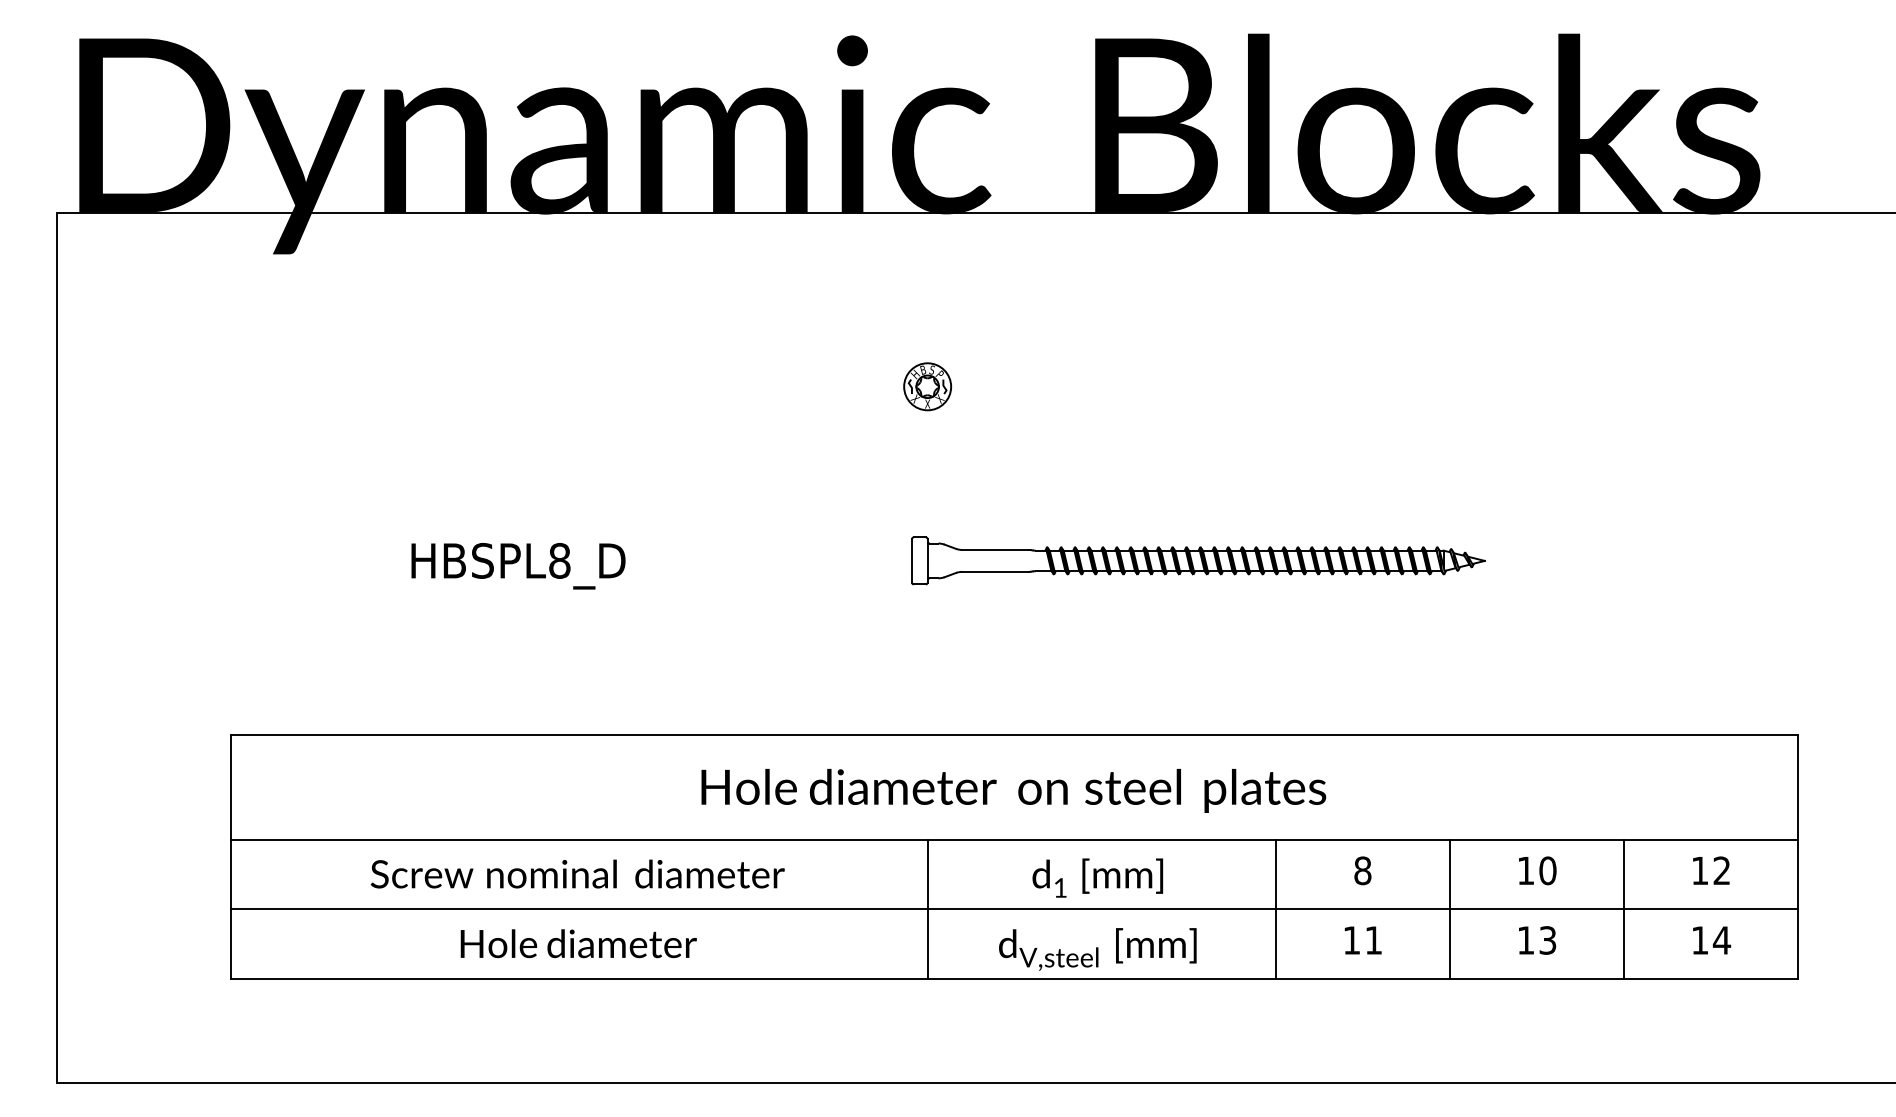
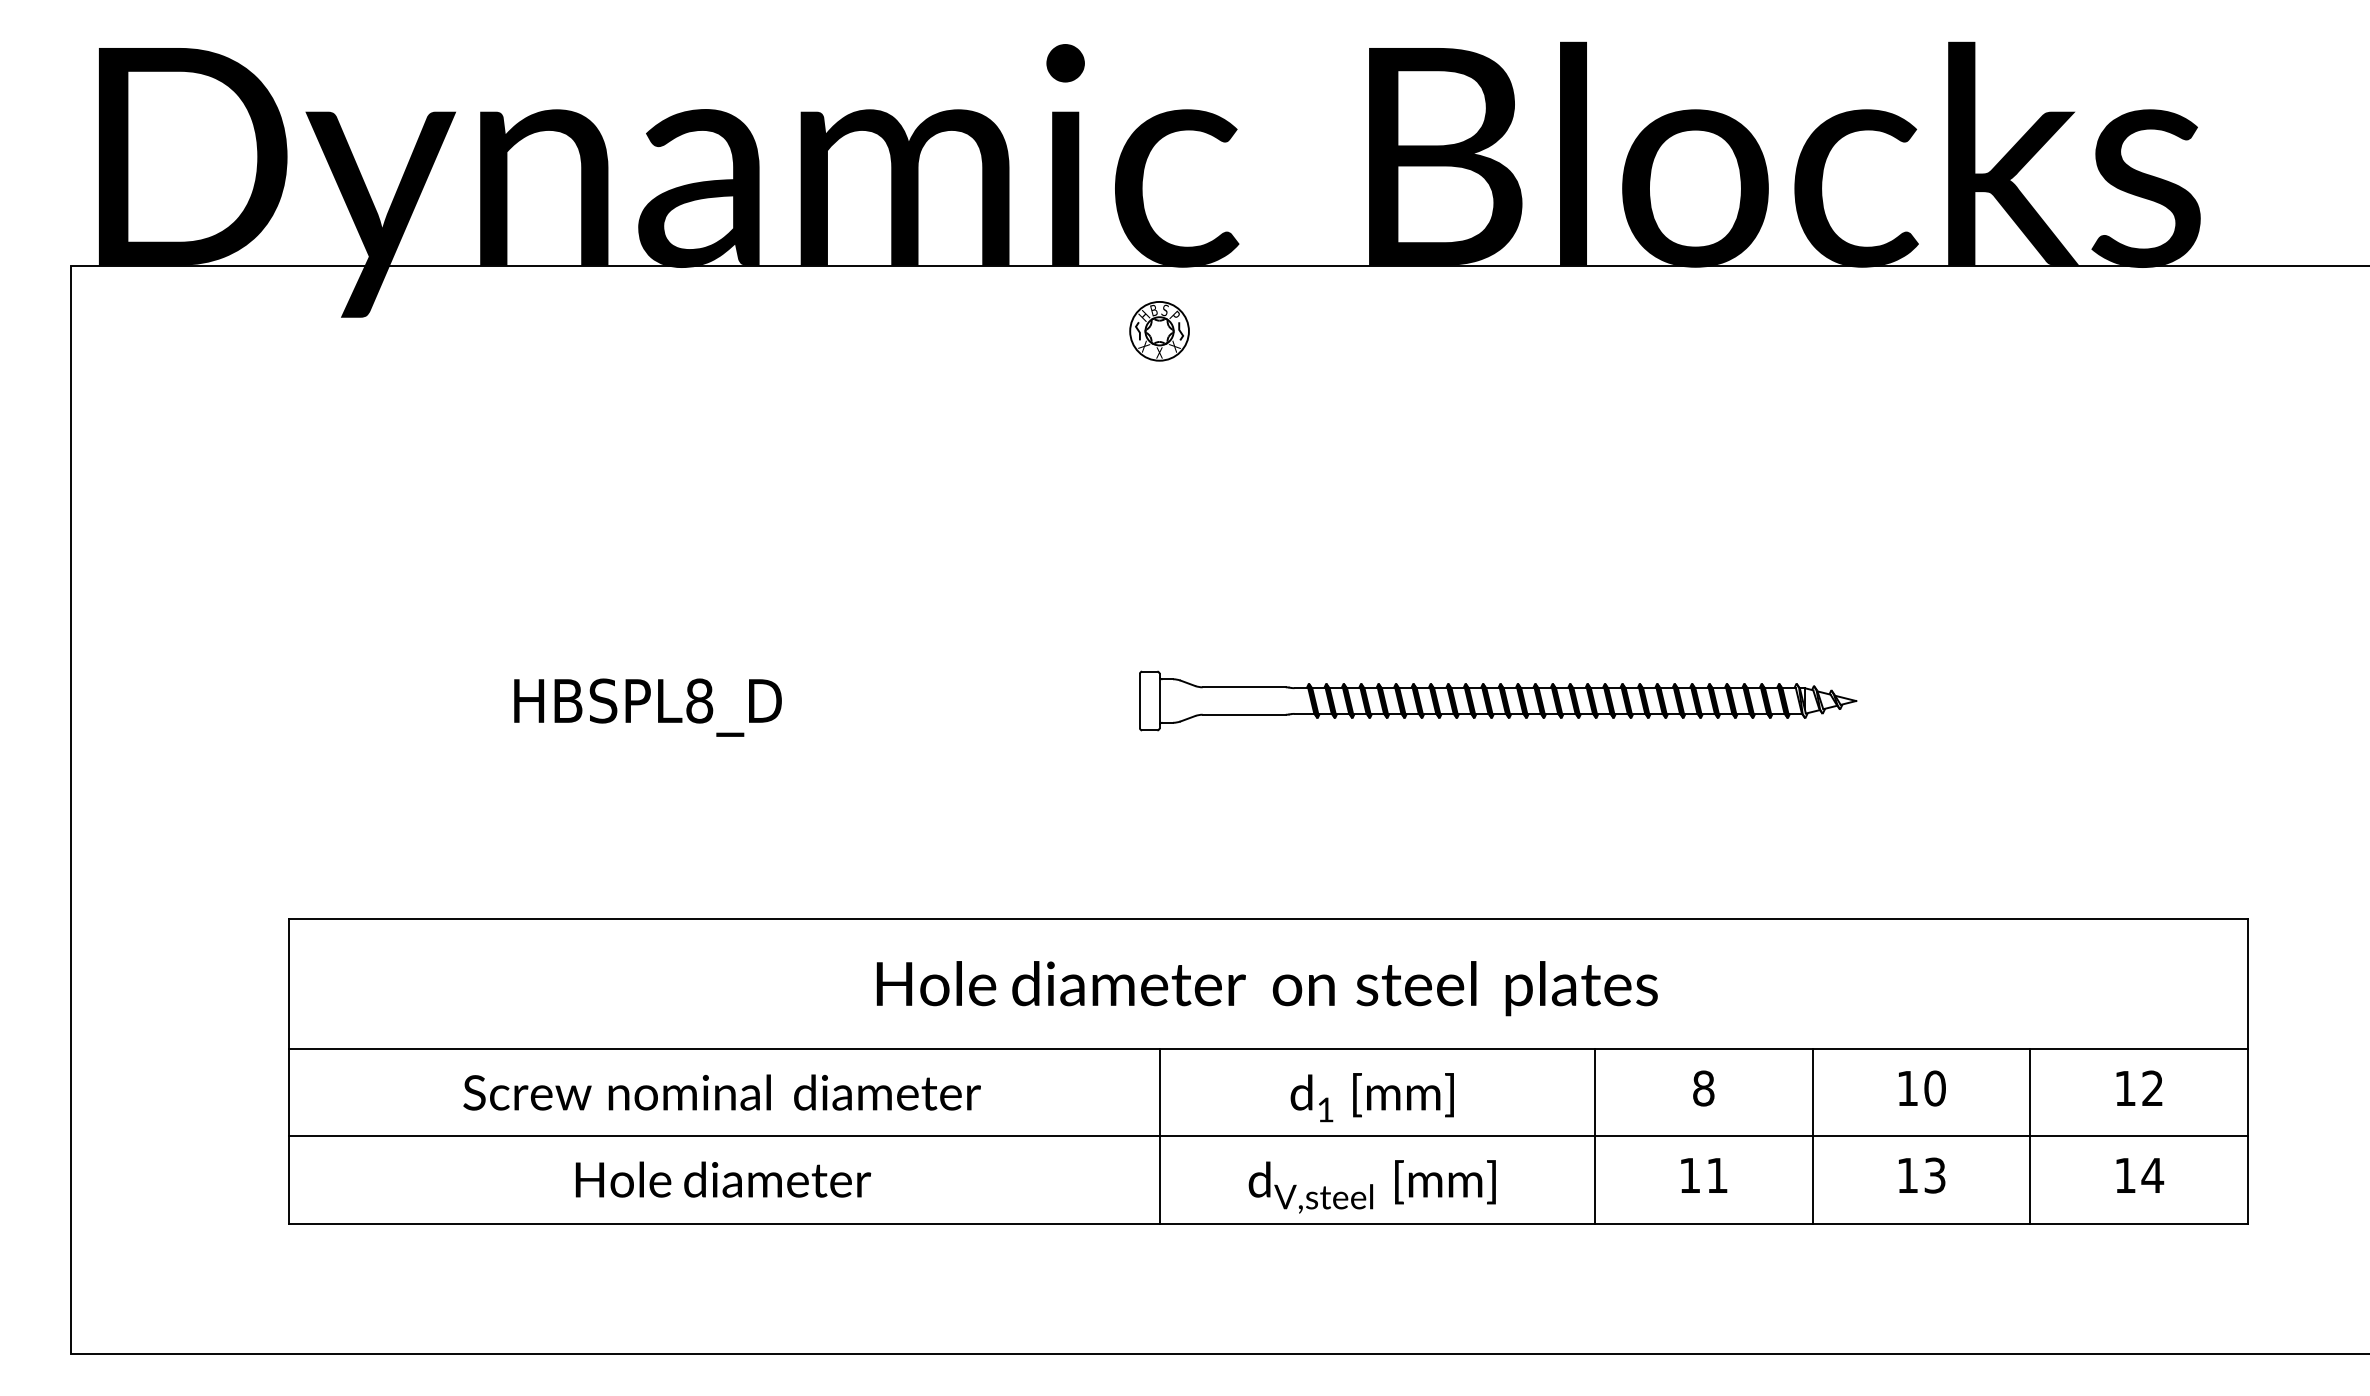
part: (927, 386) -> (1159, 331), moved

